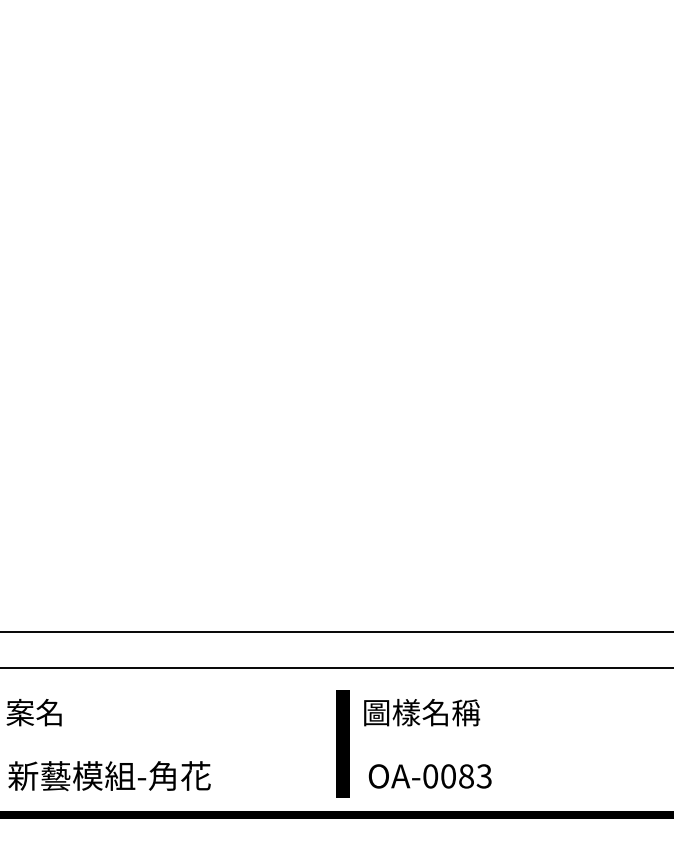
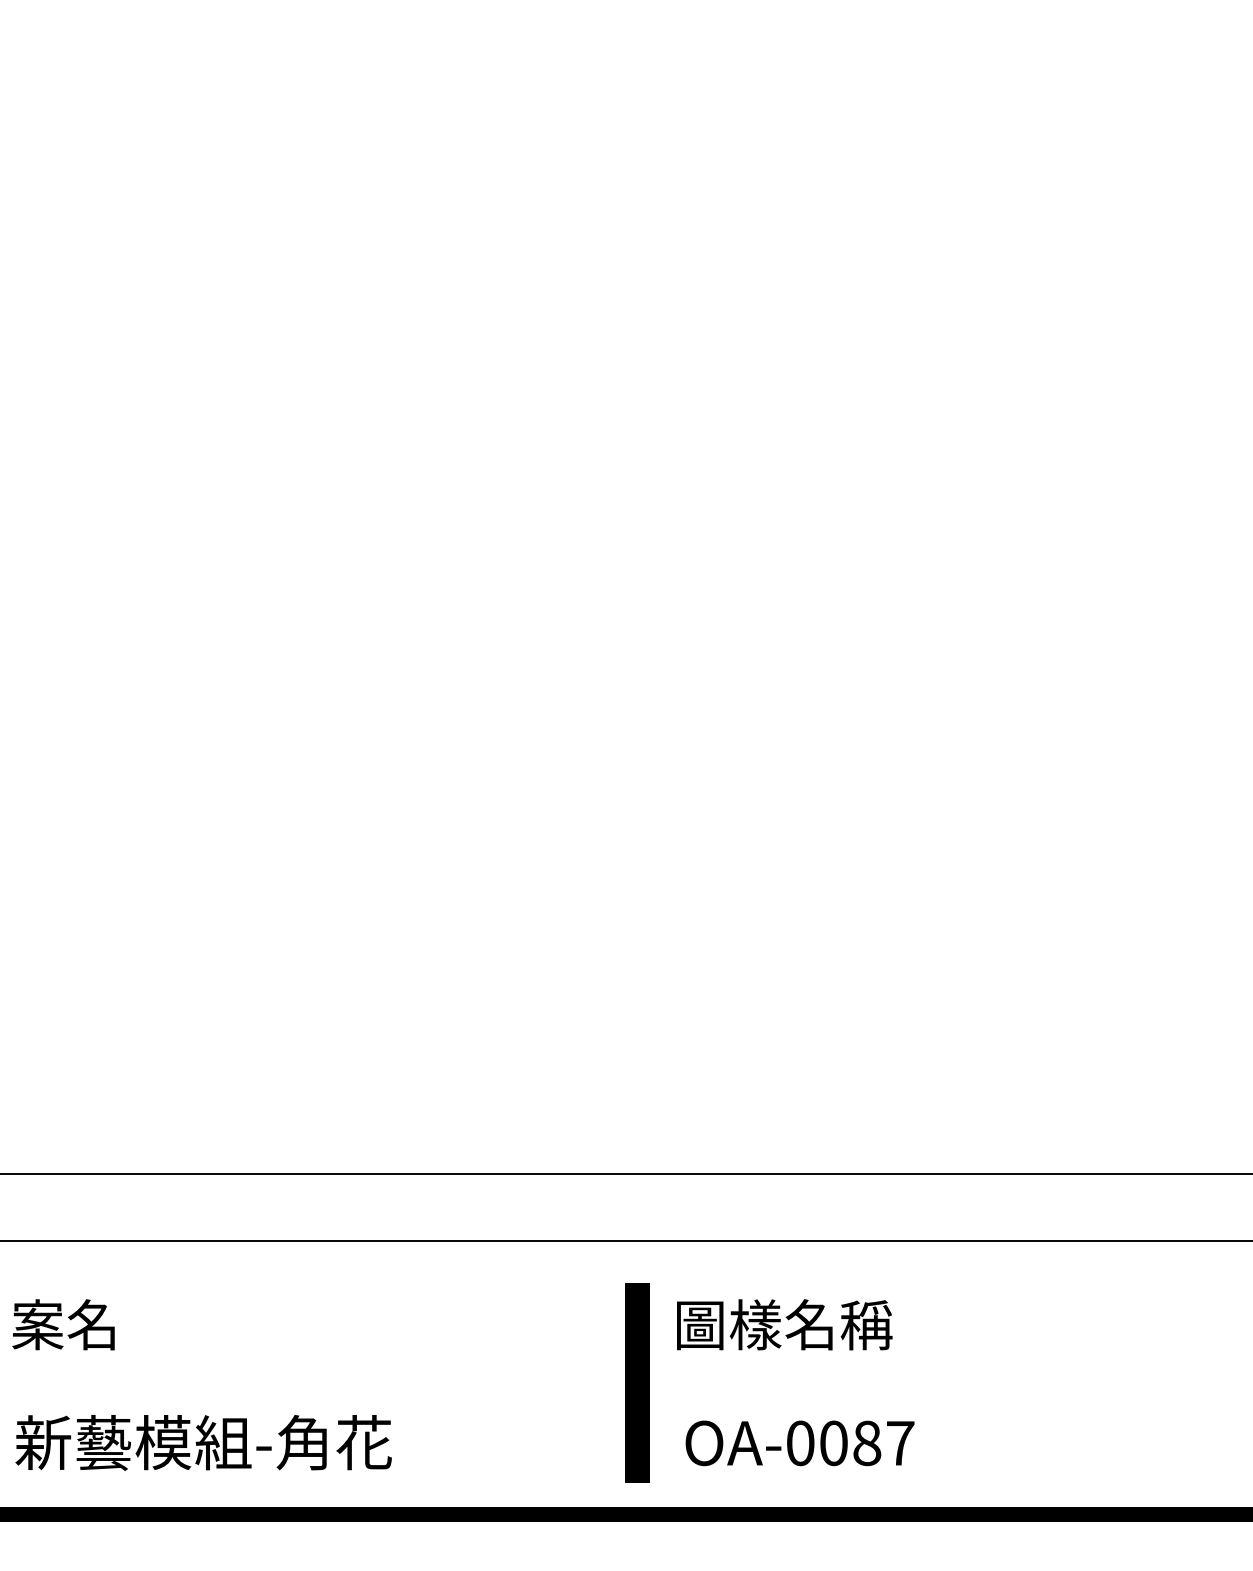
text: (483, 776) -> (898, 1443), OA-0083 -> OA-0087

